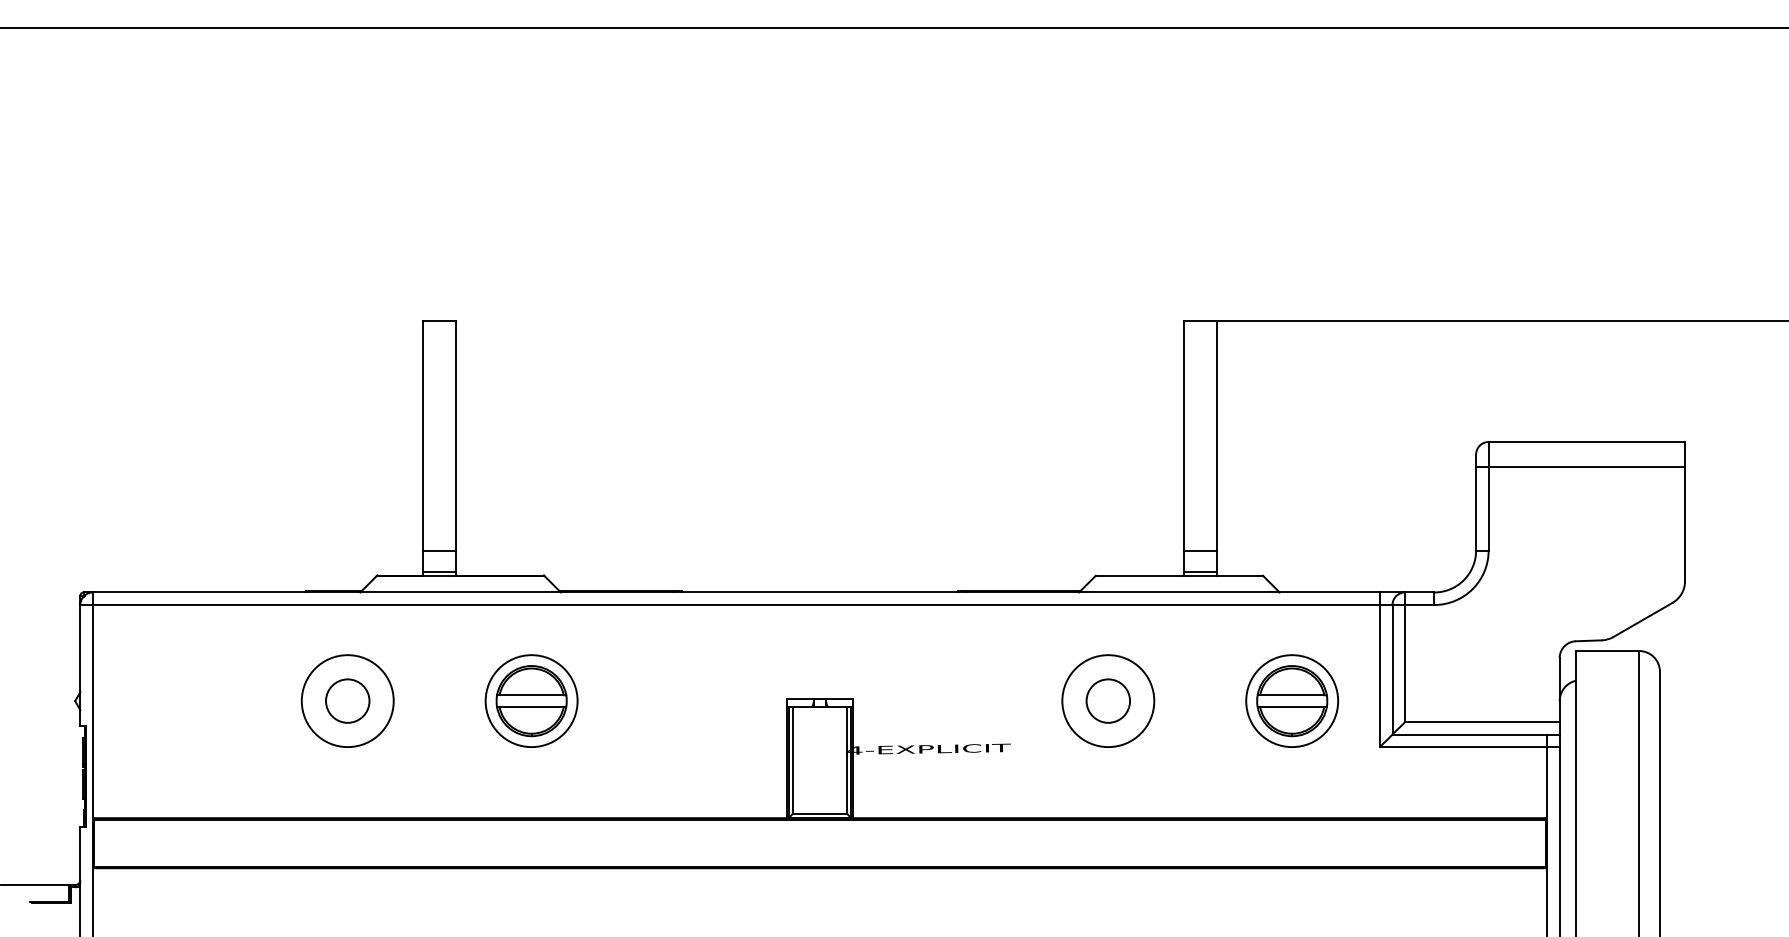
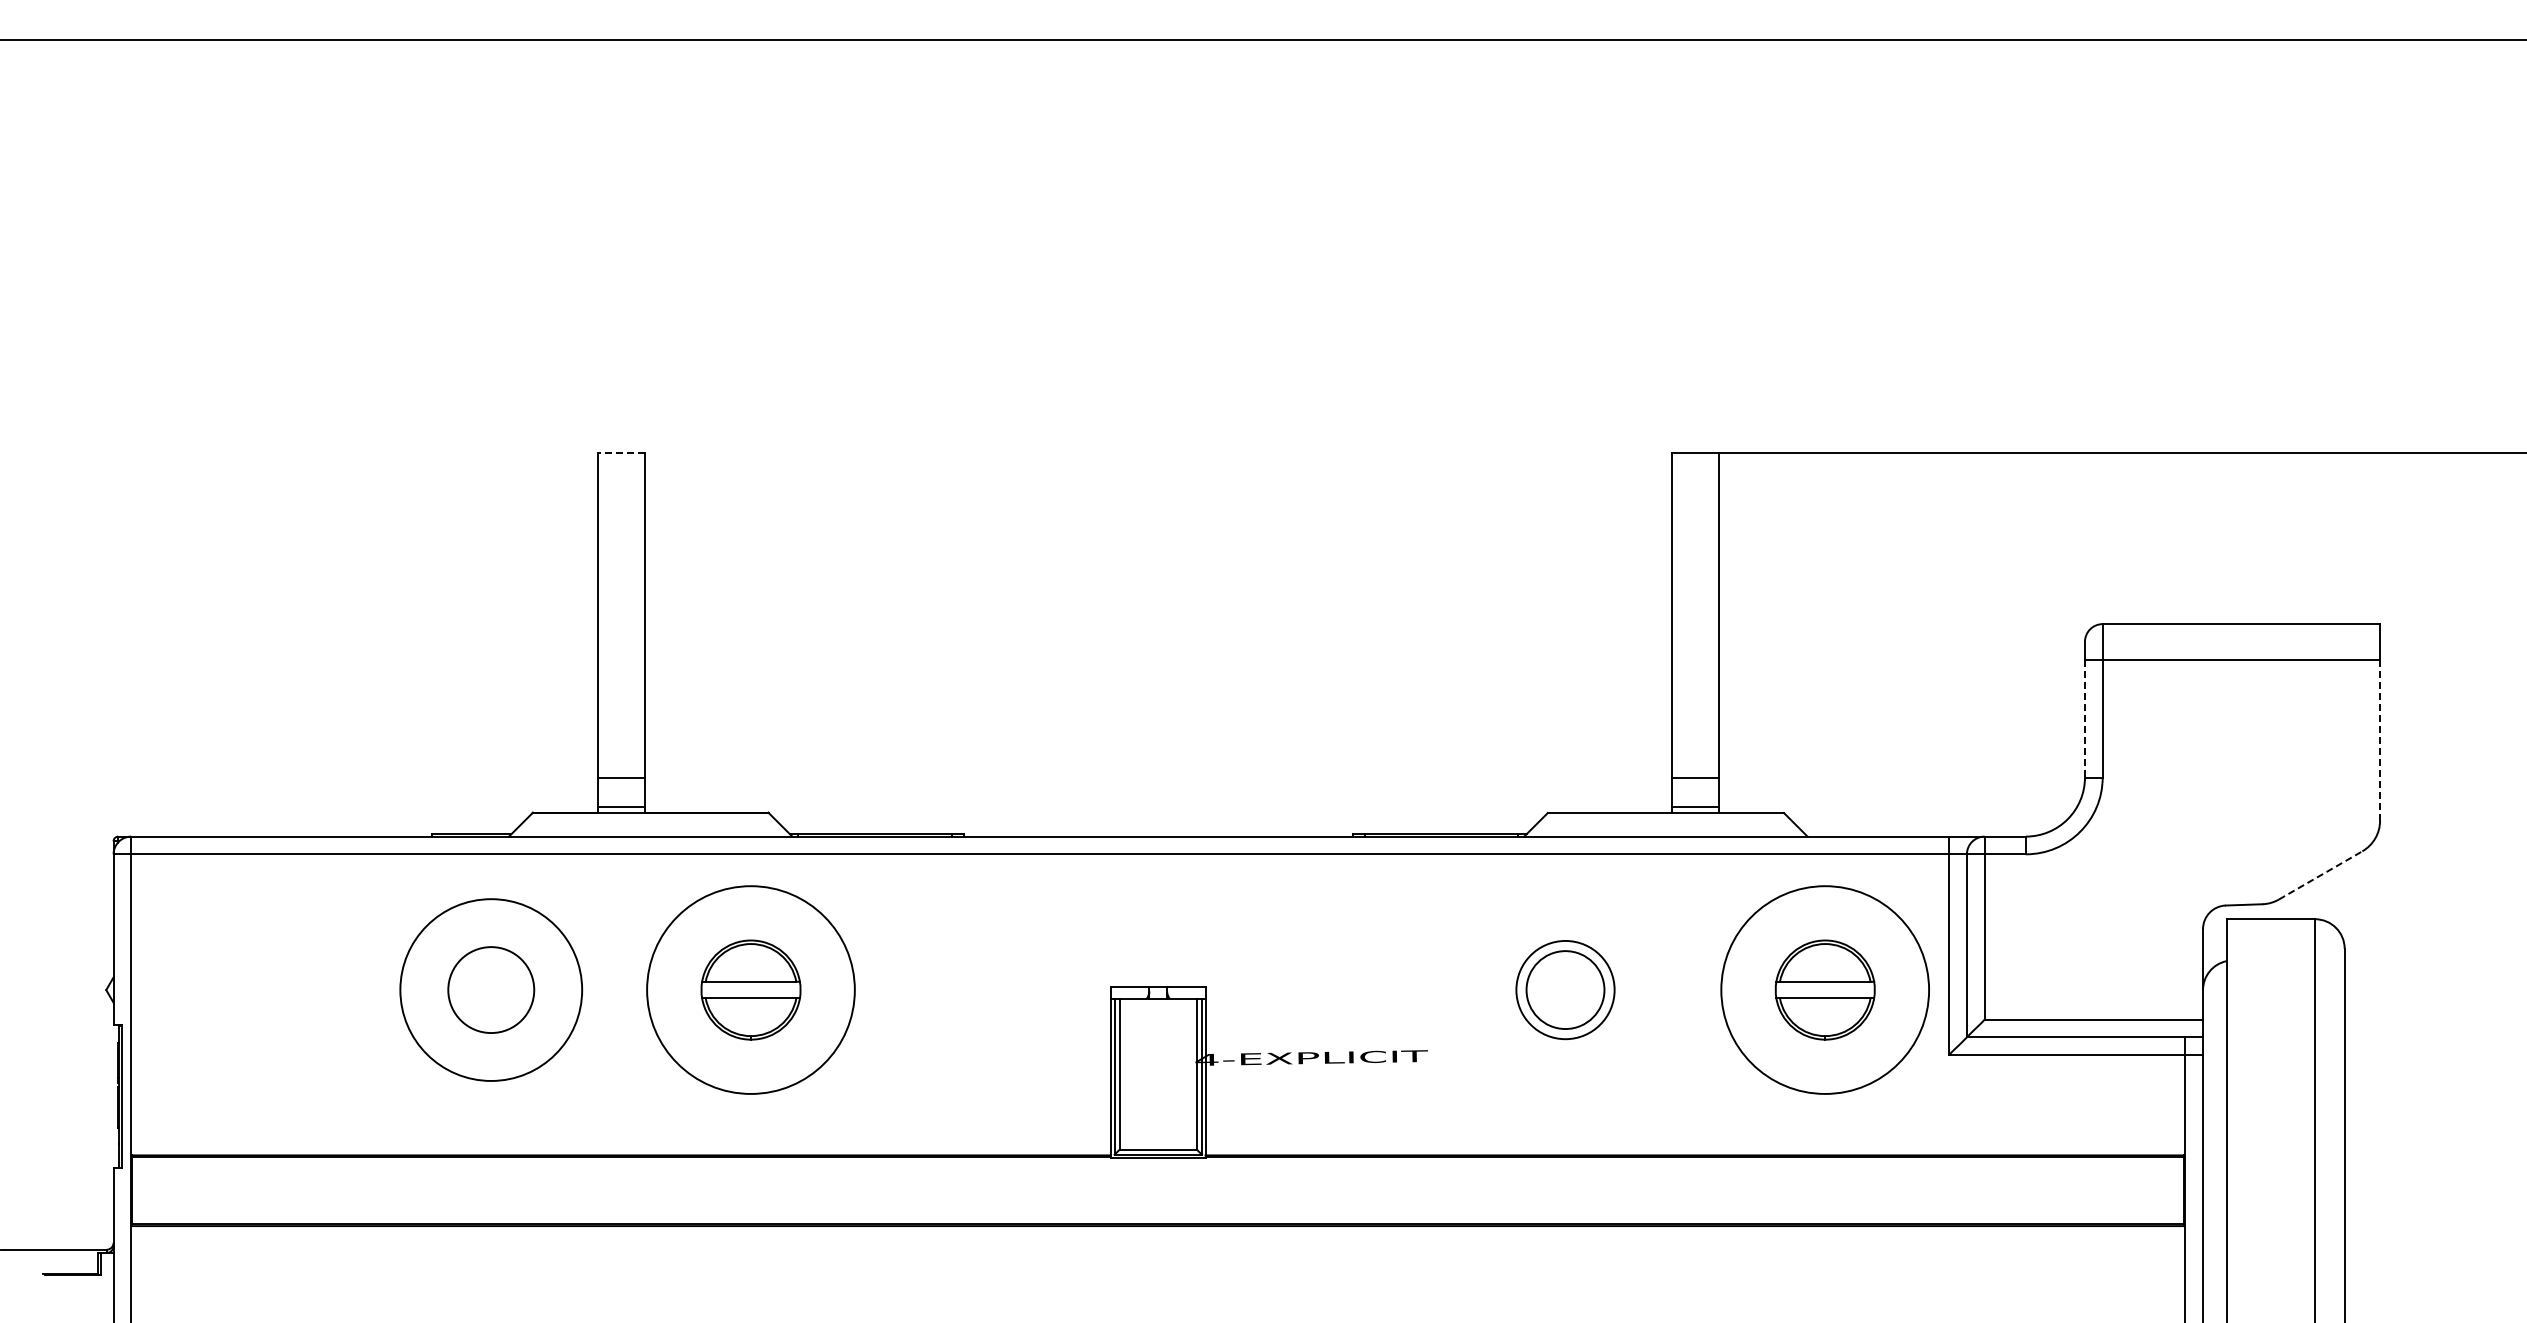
line: (439, 320) -> (621, 452), solid -> dashed
line: (1475, 509) -> (2084, 719), solid -> dashed
line: (1685, 524) -> (2380, 740), solid -> dashed
line: (1643, 620) -> (2321, 875), solid -> dashed
circle: (347, 700) -> (490, 989), size x1.4
circle: (1108, 700) -> (1565, 989), size x1.6
circle: (347, 701) -> (491, 990), size x1.4
circle: (531, 701) -> (750, 990), size x1.6
circle: (1108, 701) -> (1565, 990), size x0.6
circle: (1292, 701) -> (1825, 990), size x1.6

